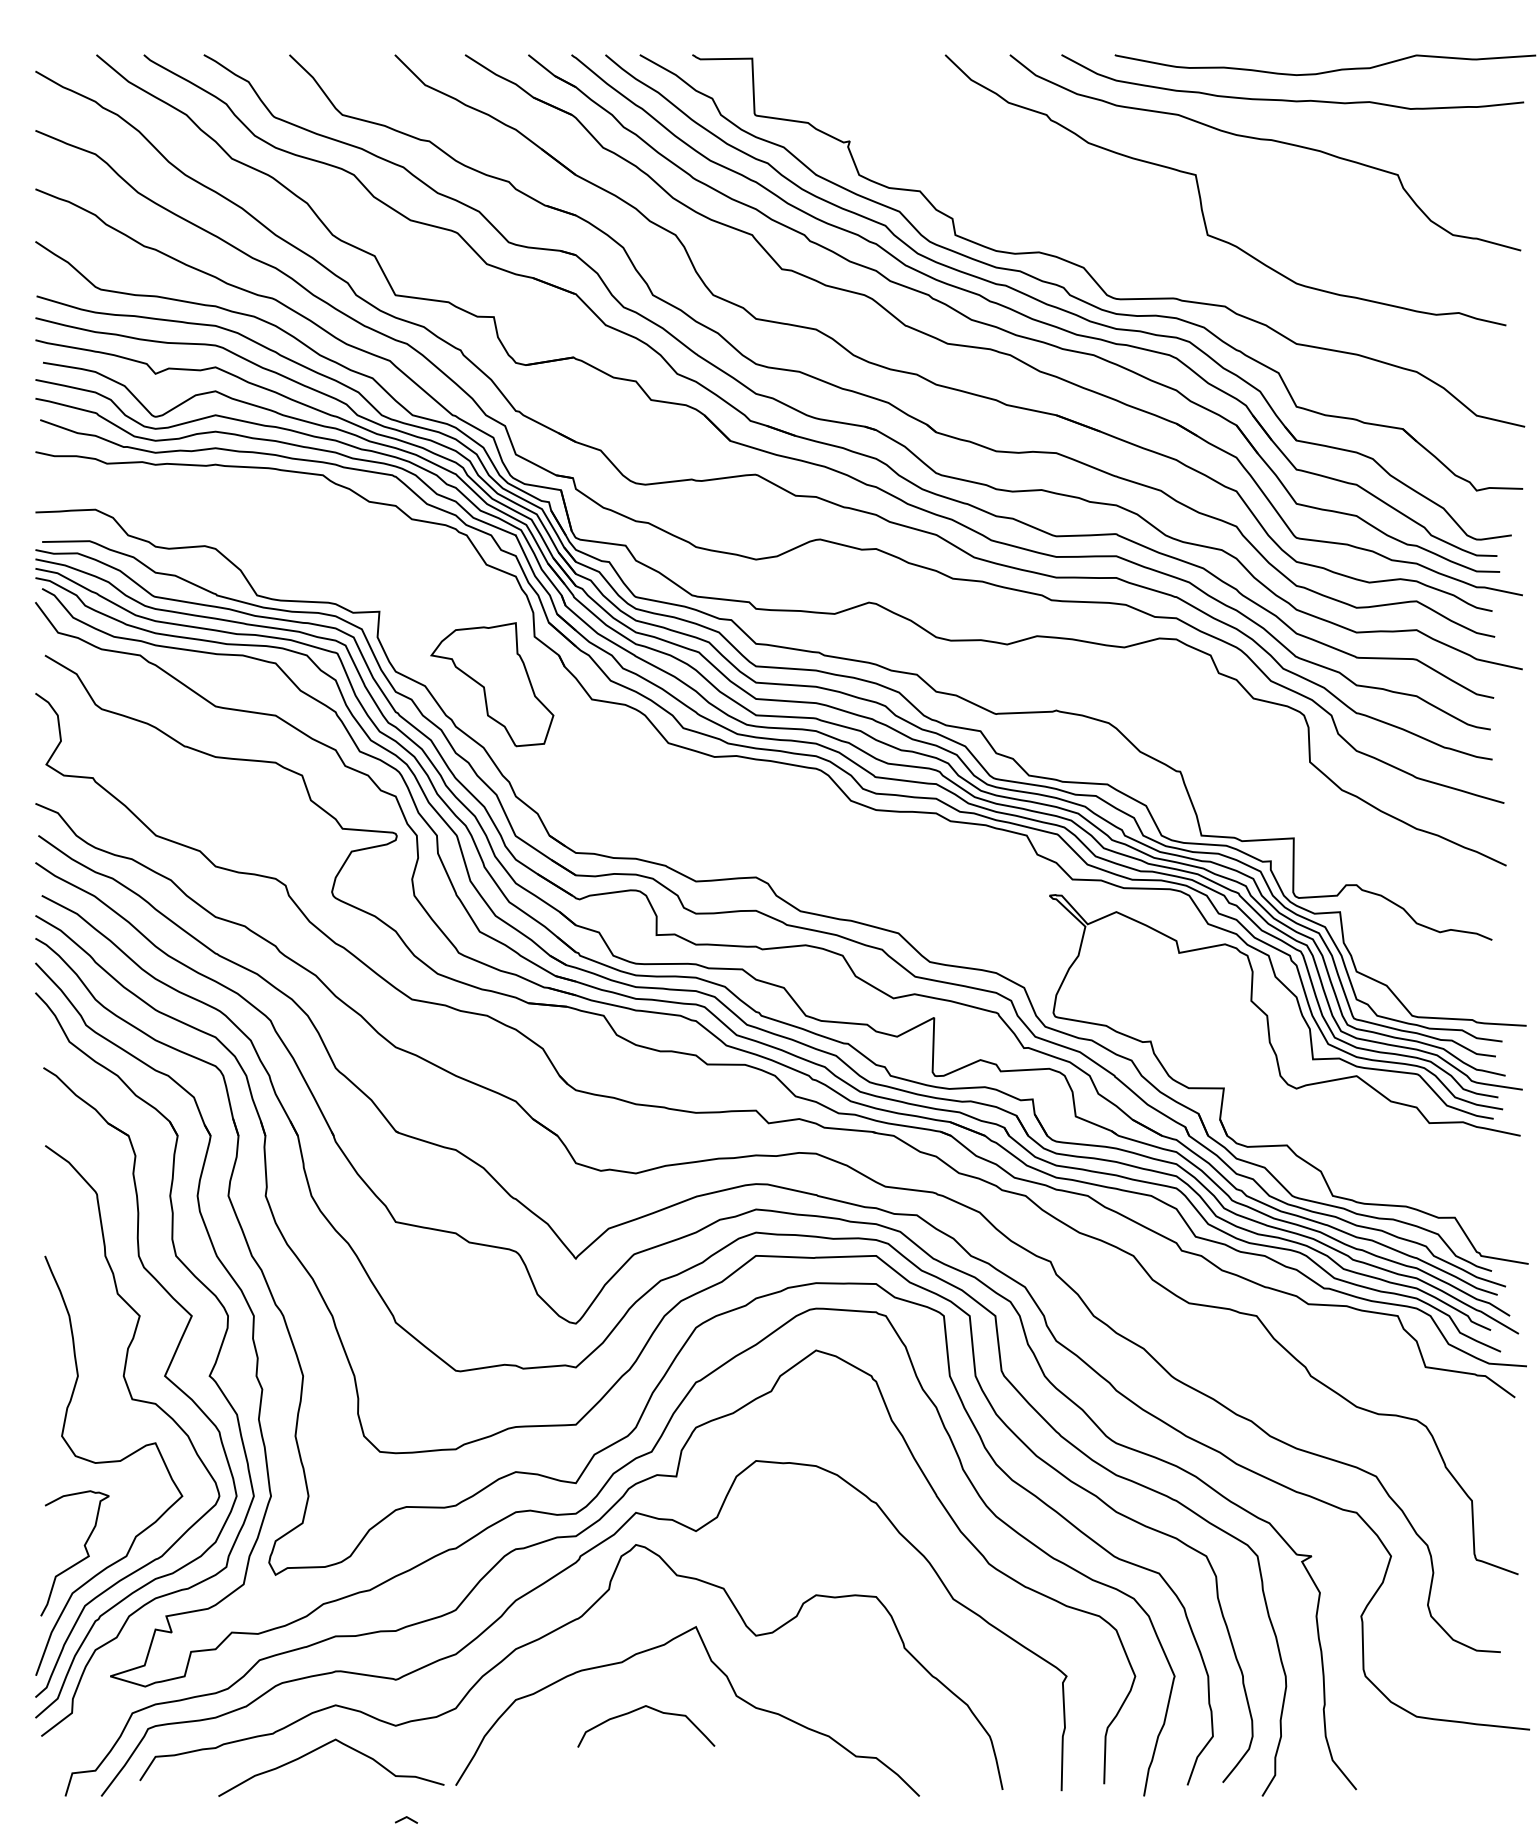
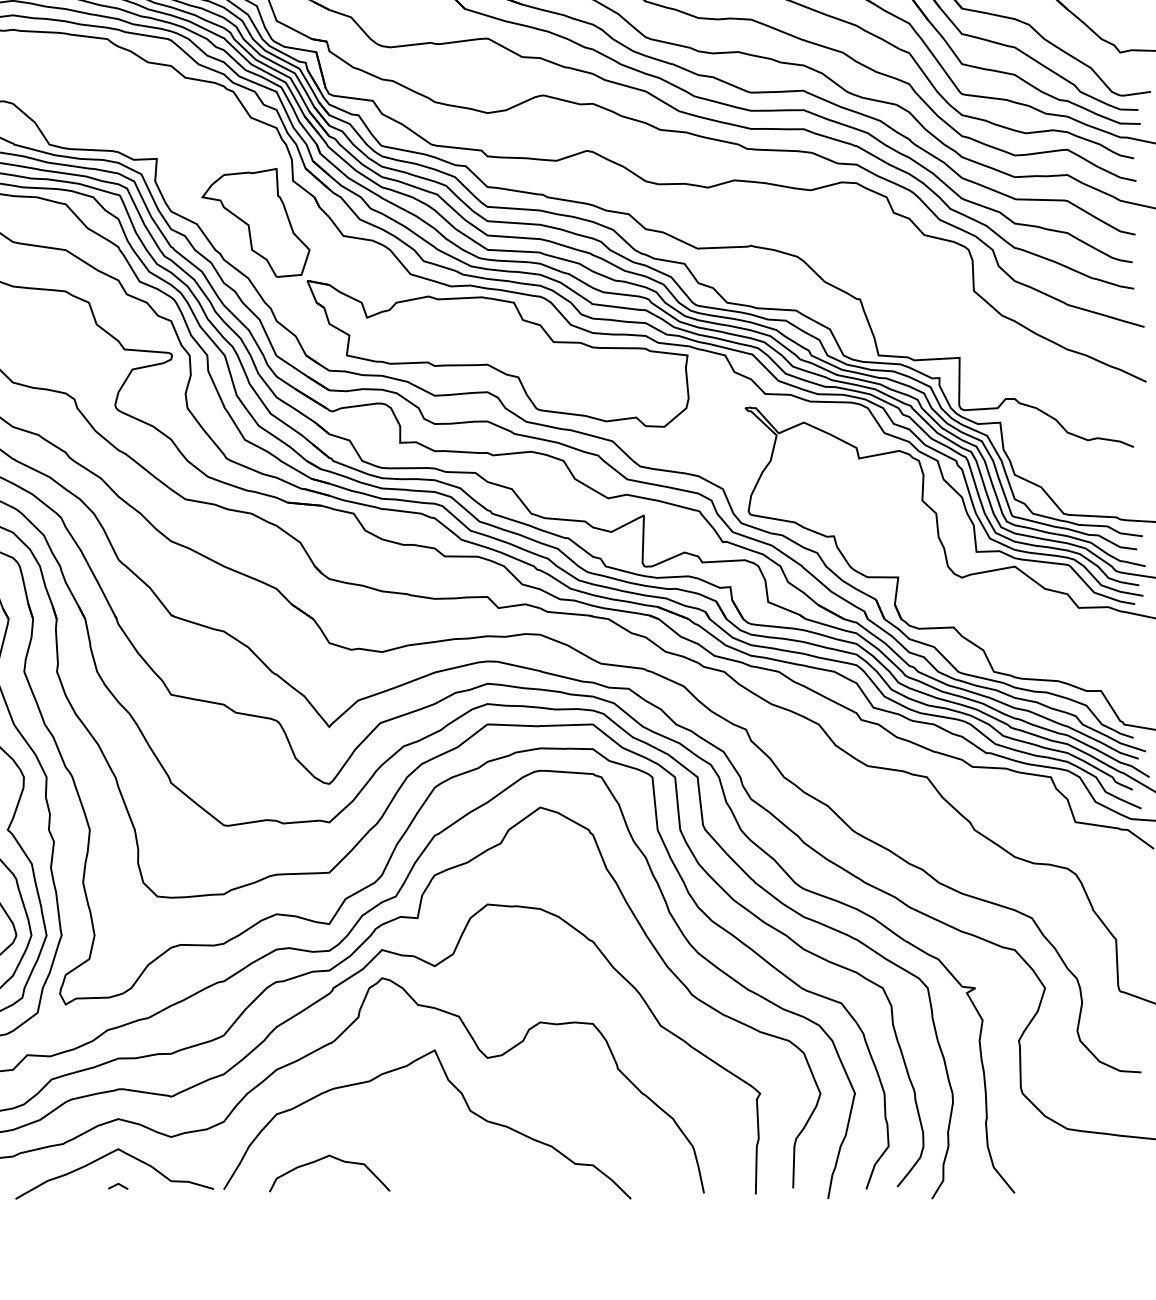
part: (768, 833) -> (498, 353), added
curve: (651, 1709) -> (334, 1158), moved
line: (406, 1818) -> (118, 1185), moved

